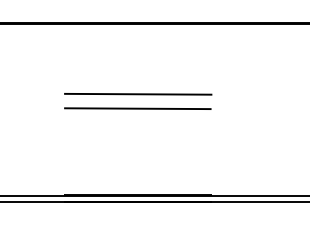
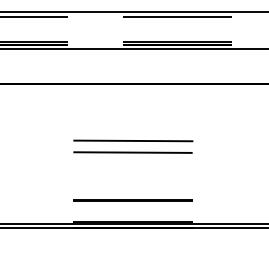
line: (137, 167) -> (132, 200), added

